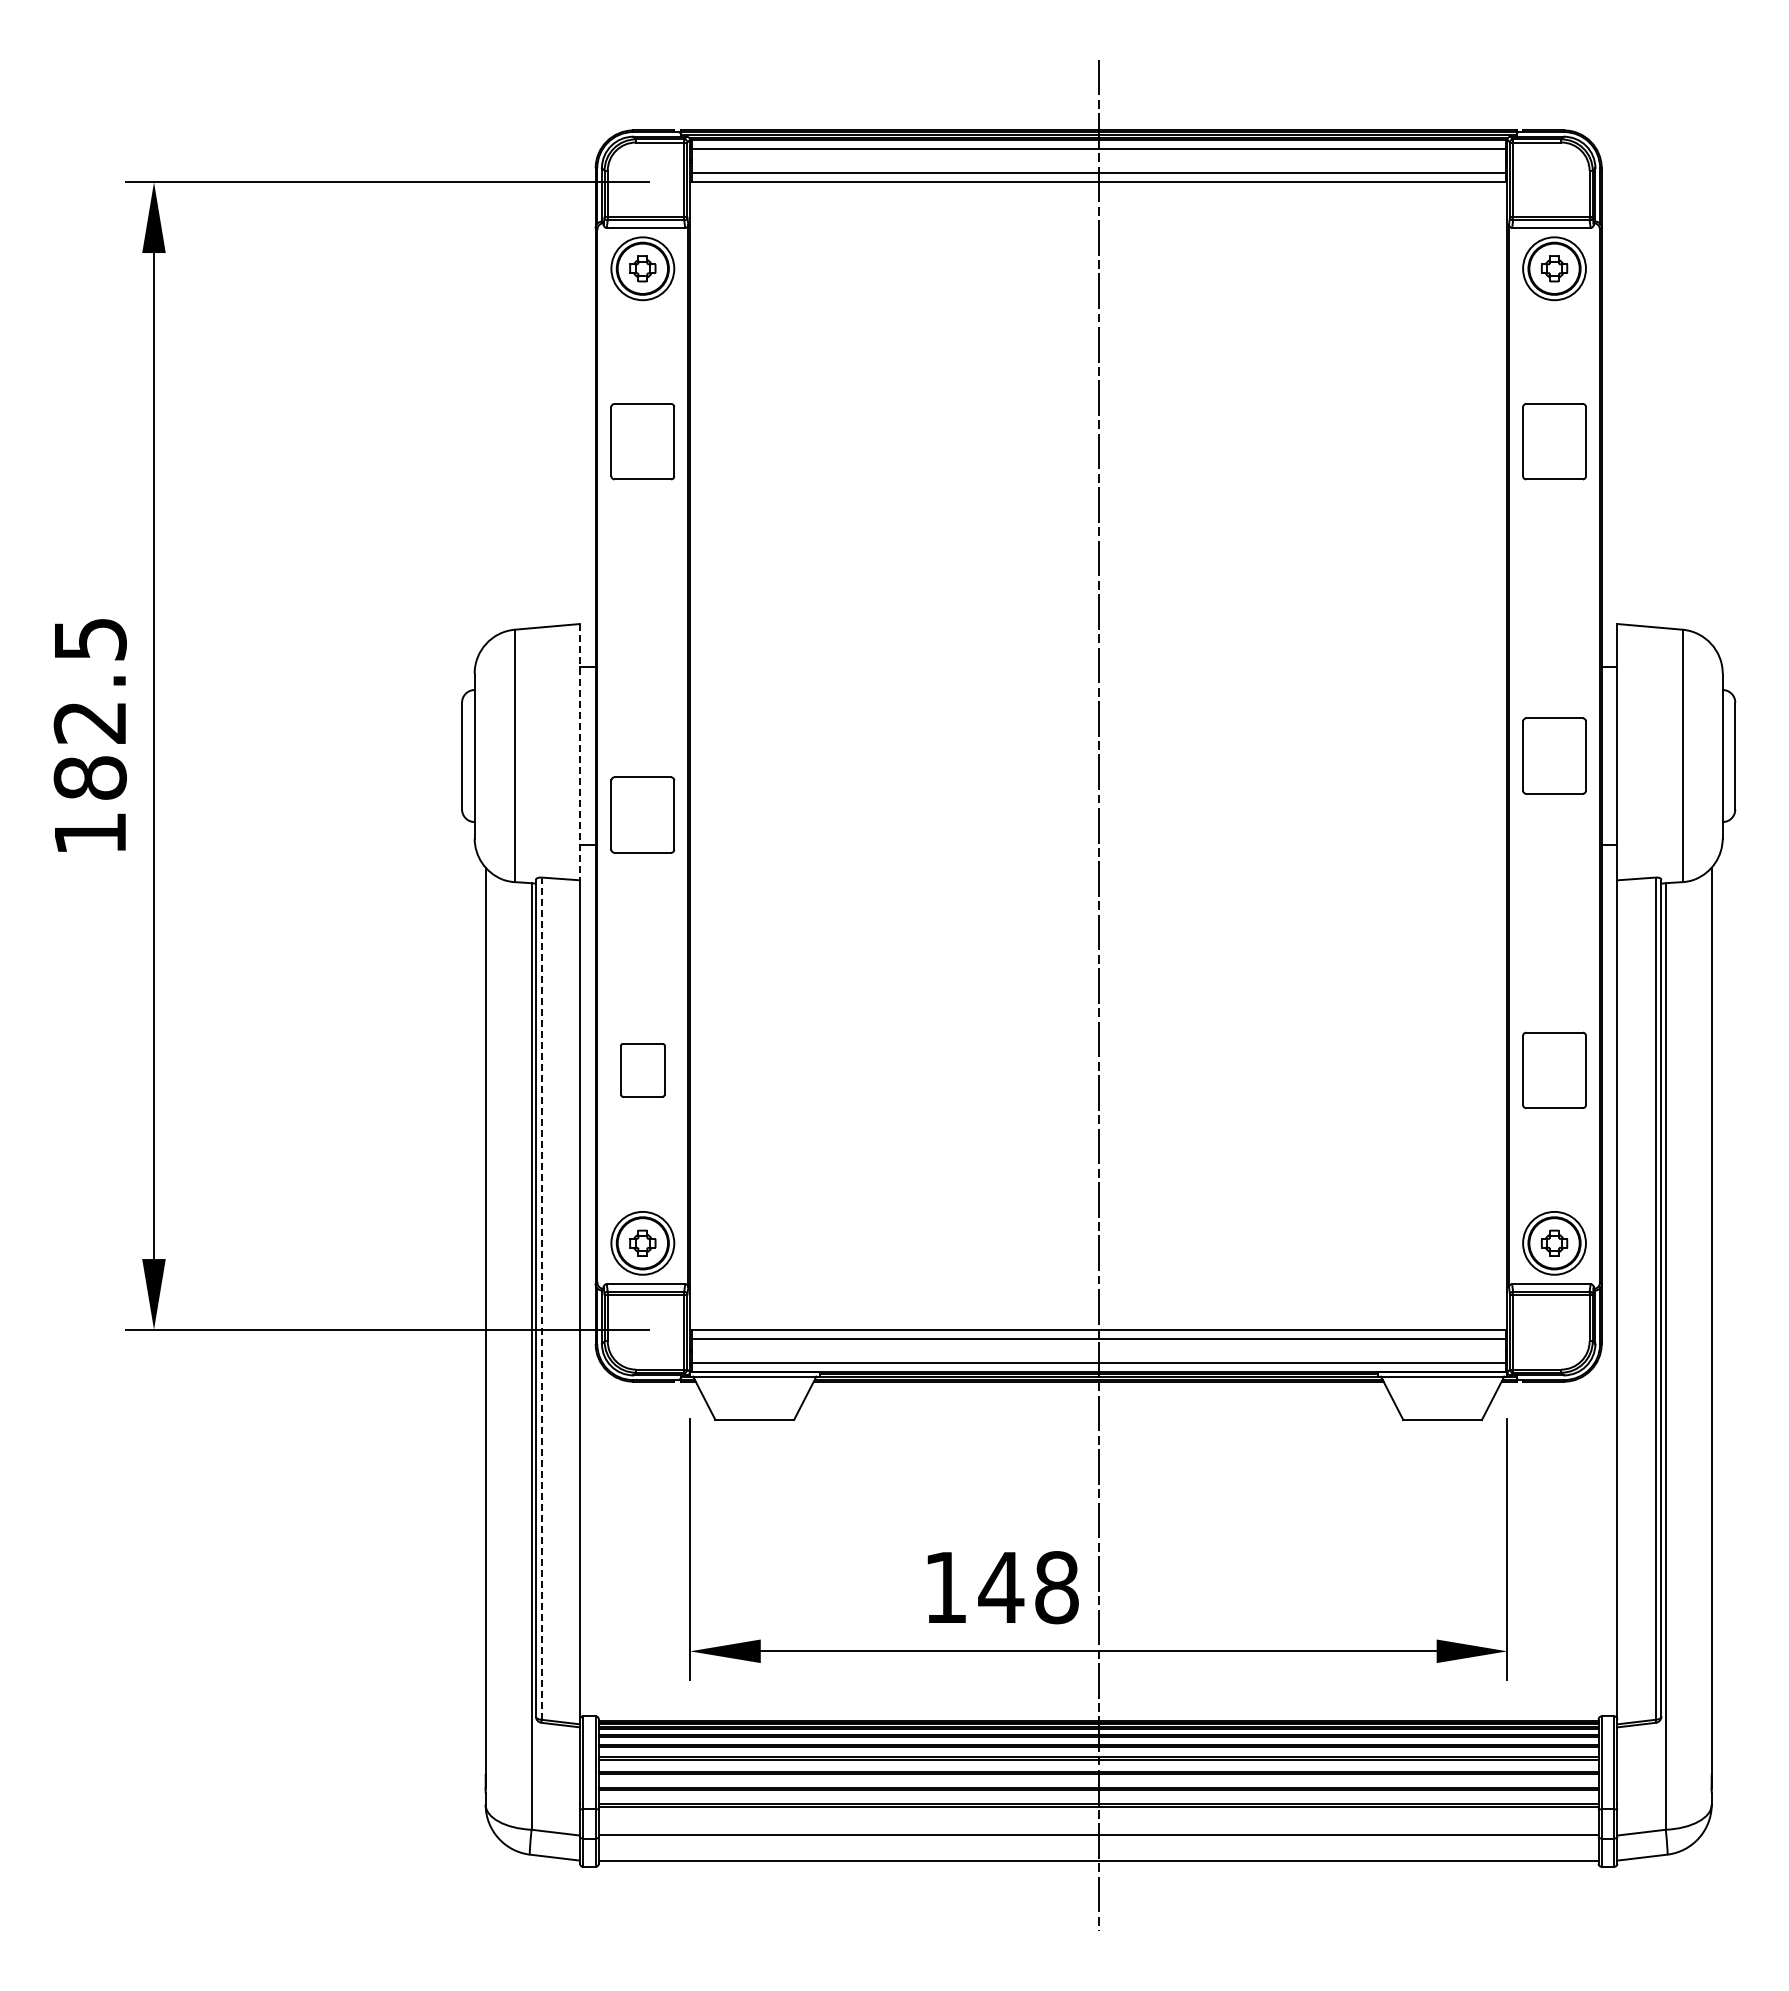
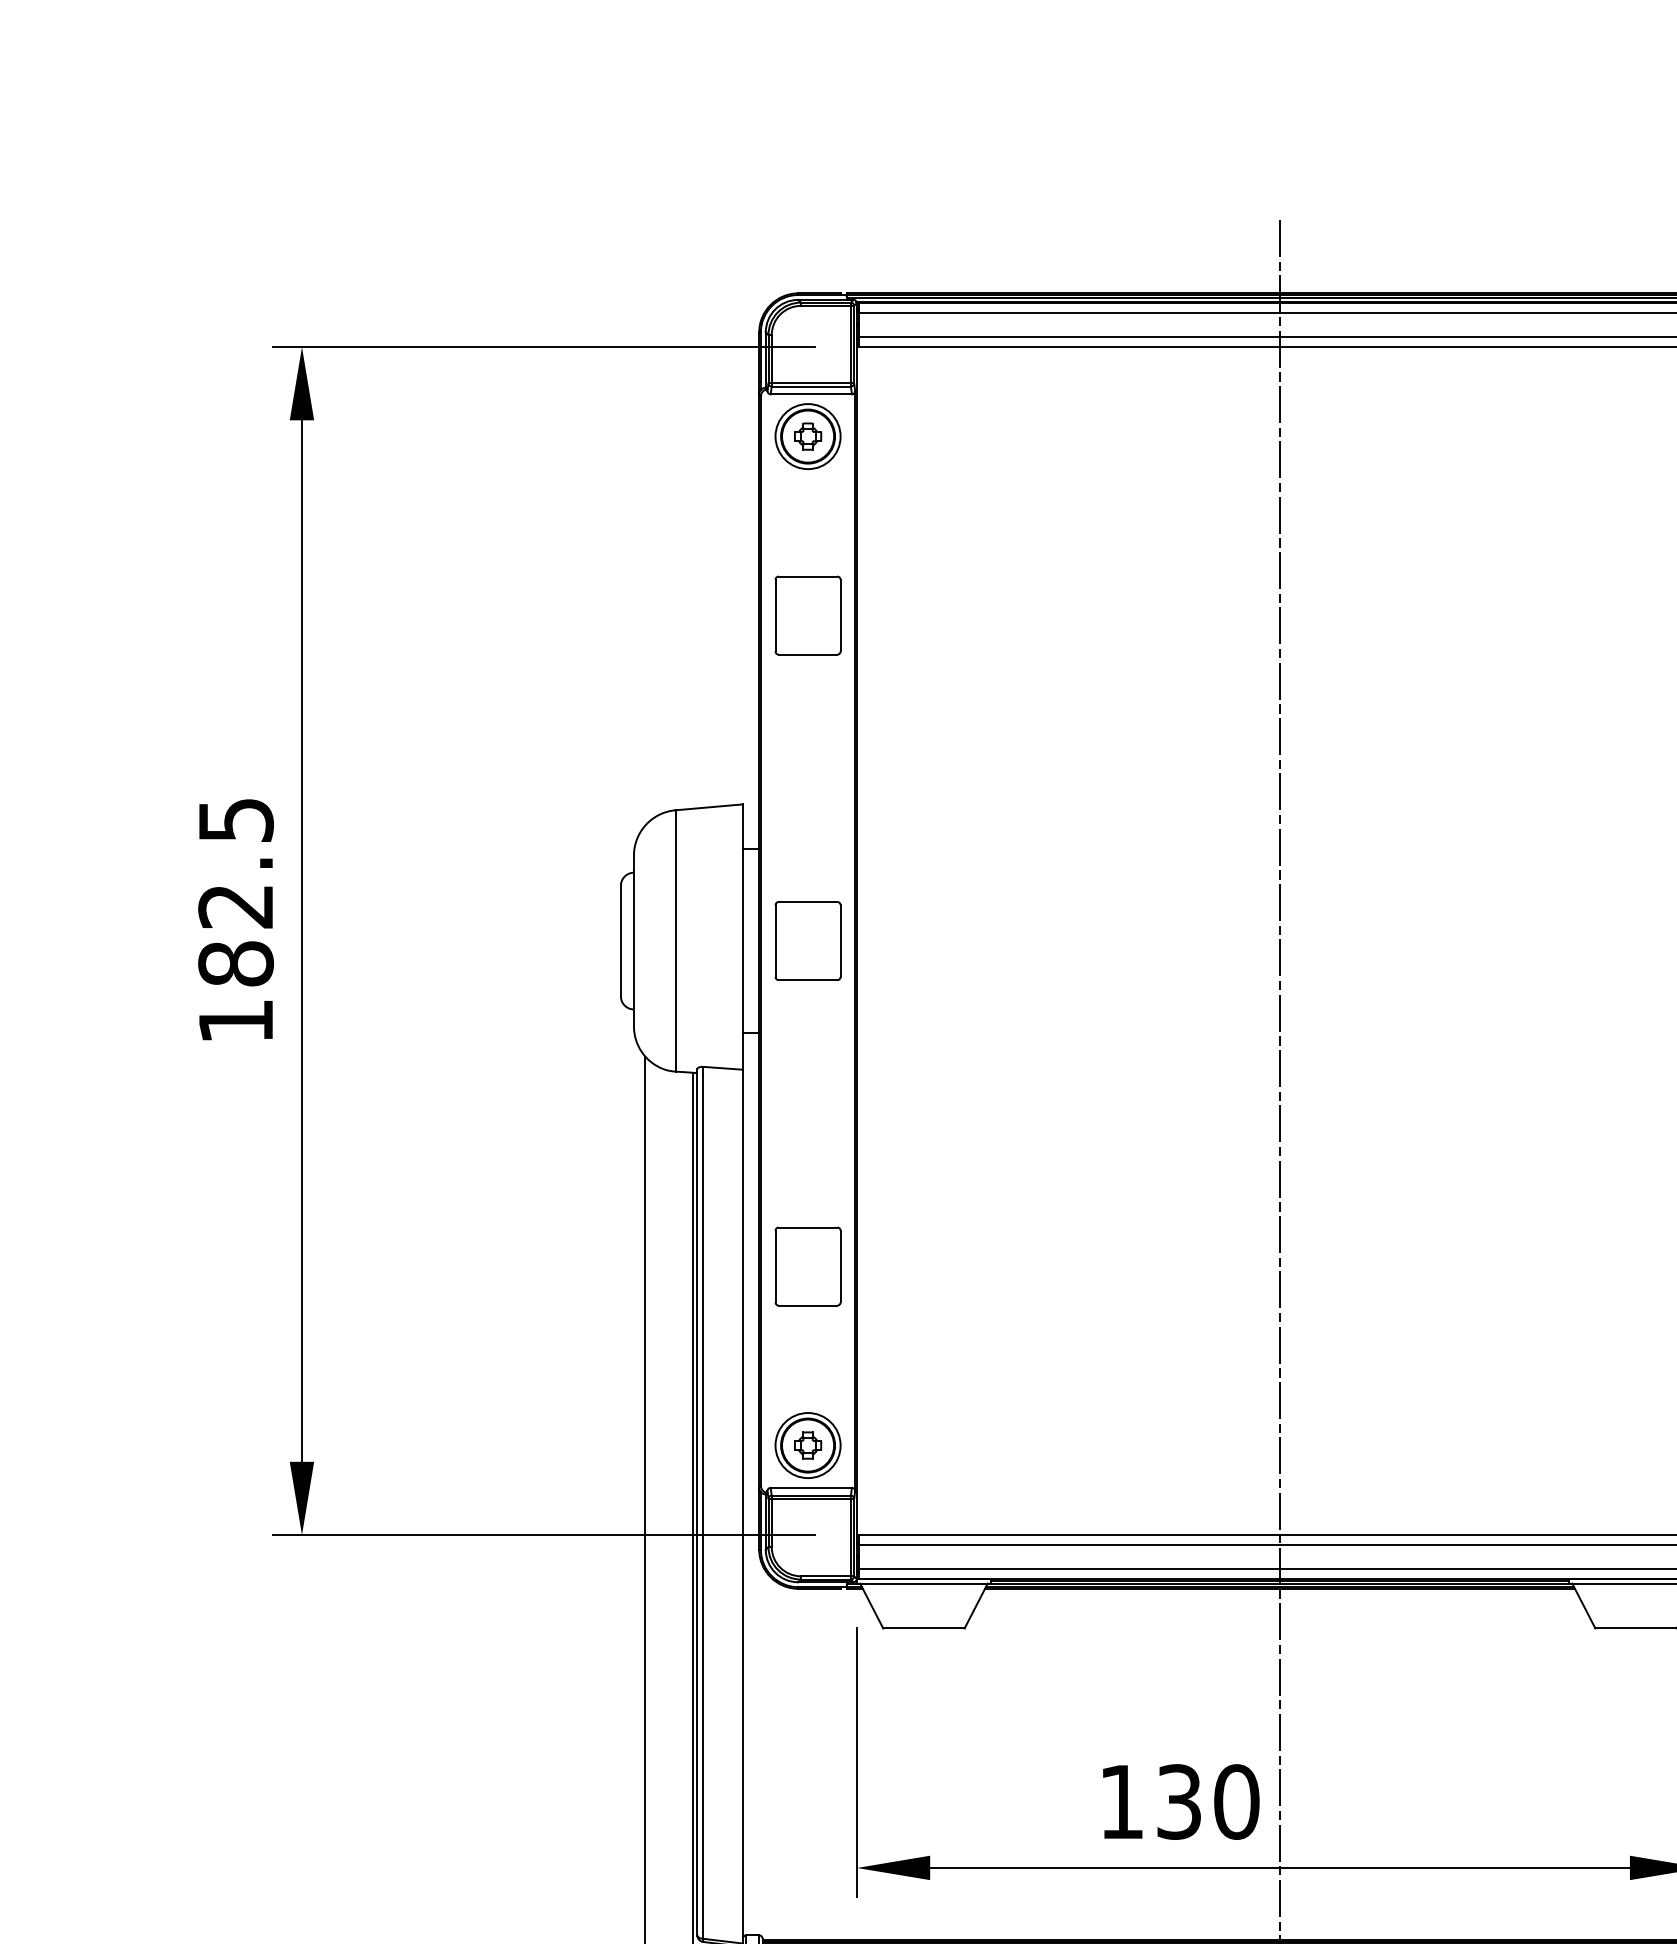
line: (579, 752) -> (742, 937), dashed -> solid
part: (642, 814) -> (807, 940), moved
part: (642, 1069) -> (807, 1265), size x1.43
line: (541, 1298) -> (703, 1502), dashed -> solid
text: (1028, 1587) -> (1207, 1801), 148 -> 130

